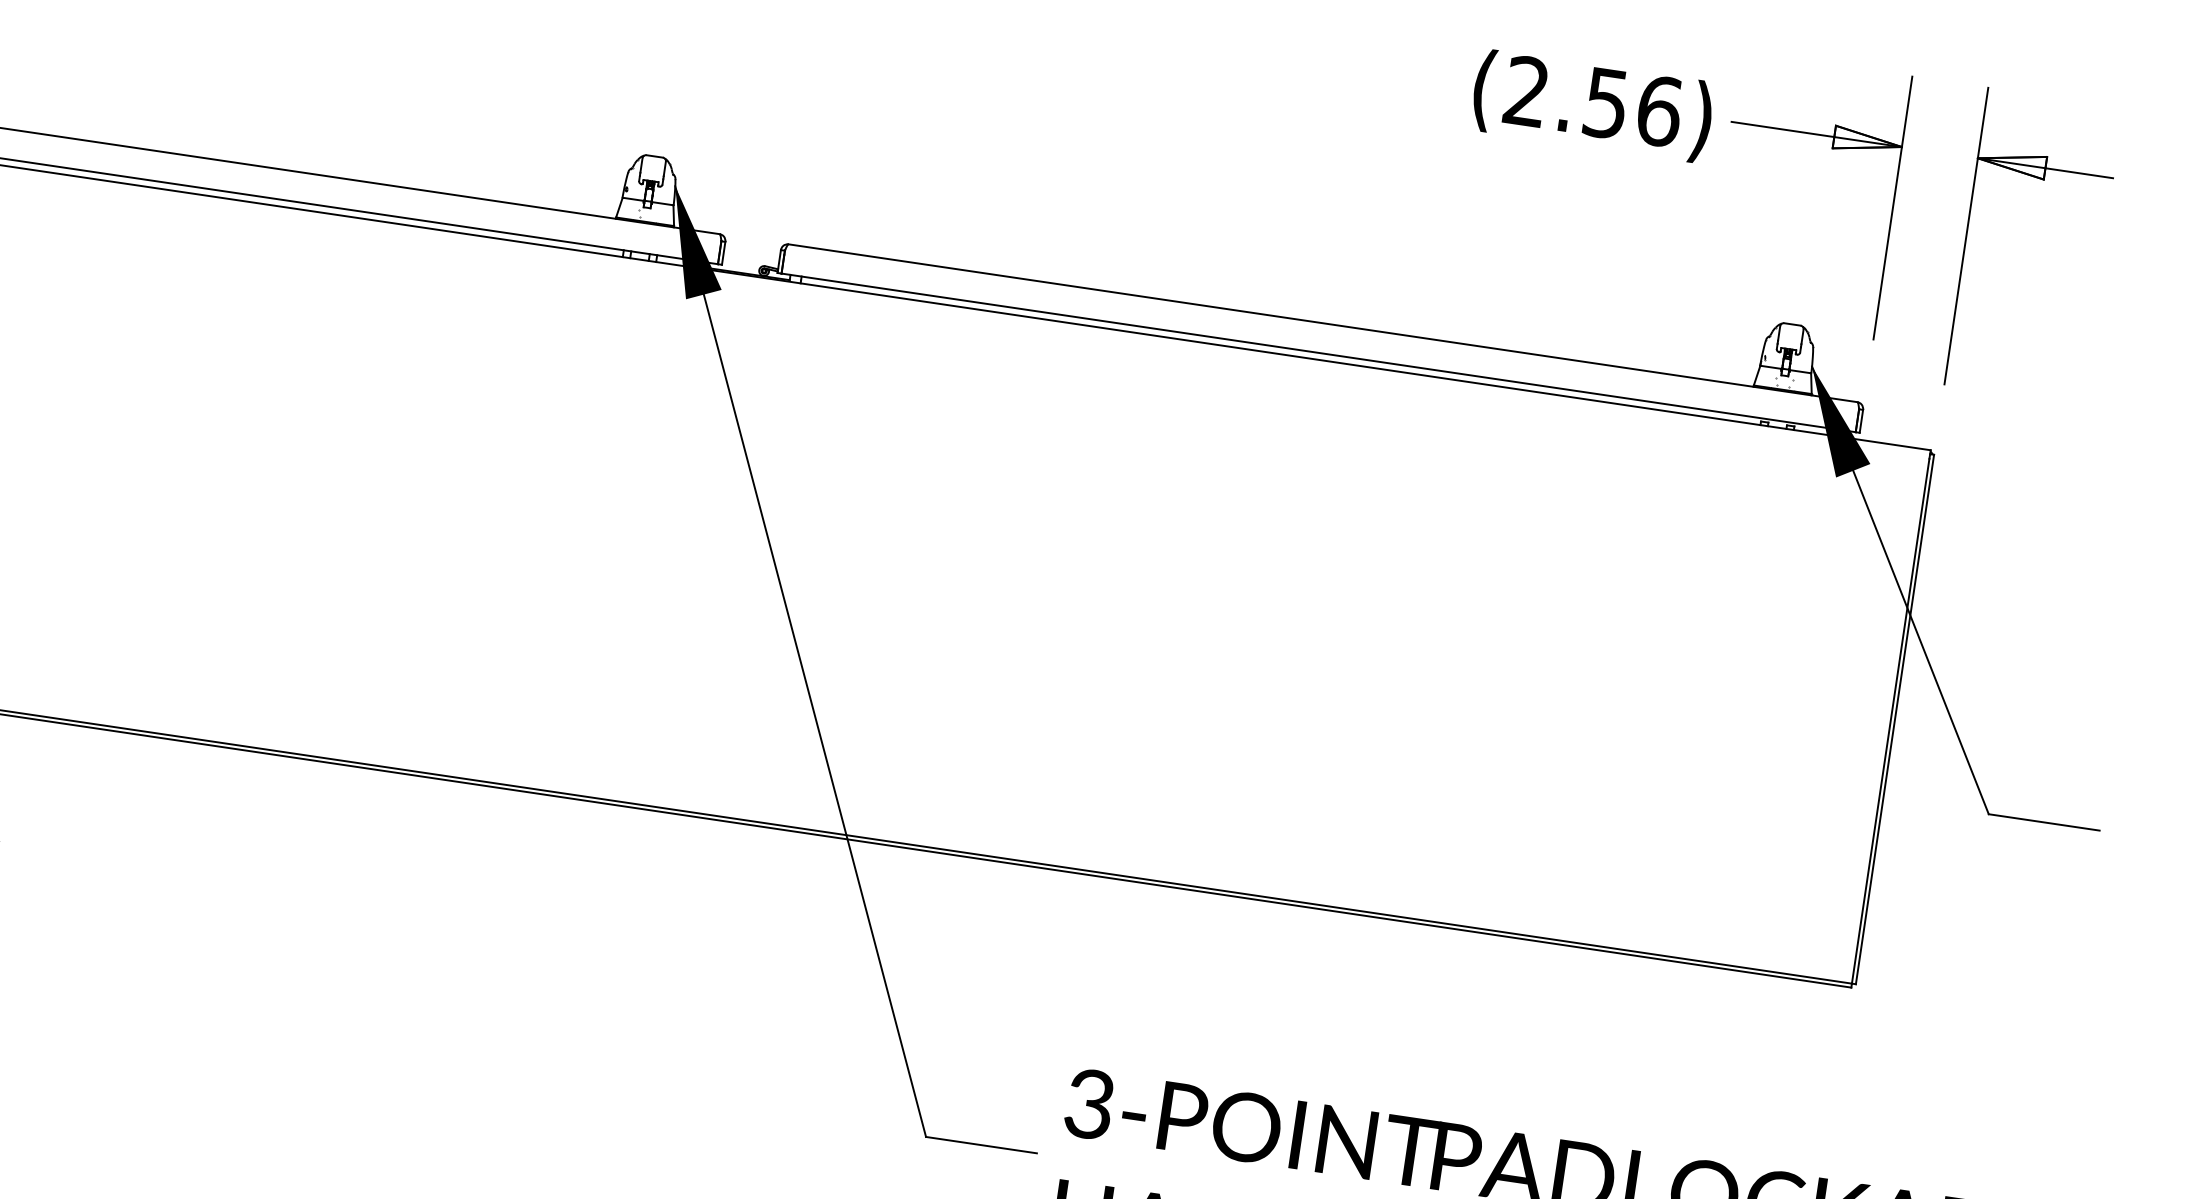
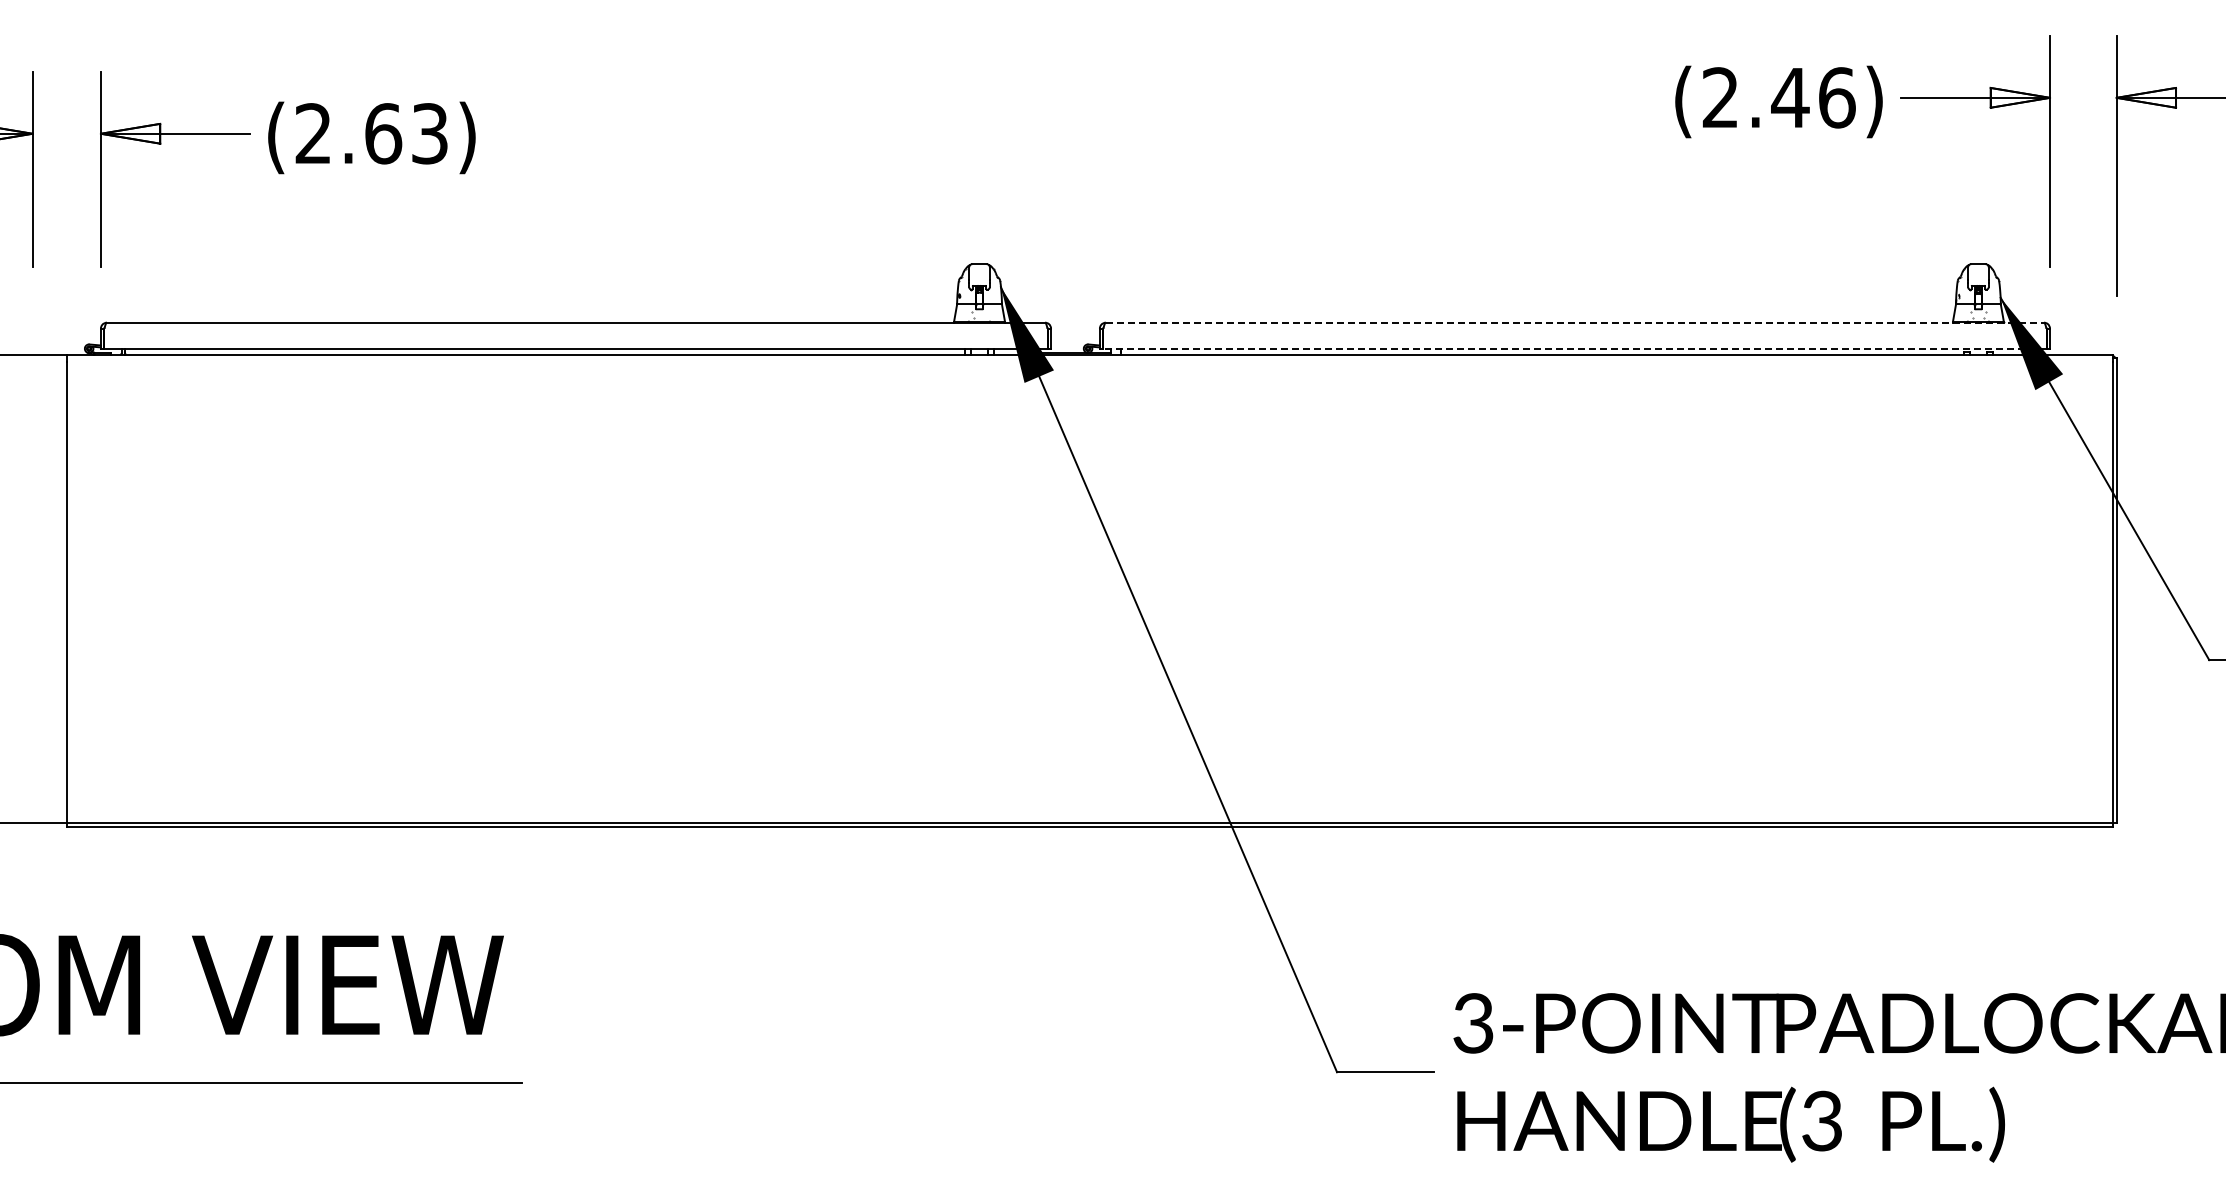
text: (1606, 104) -> (1790, 98), (2.56) -> (2.46)
line: (1323, 323) -> (1575, 322), solid -> dashed
line: (1318, 352) -> (1574, 348), solid -> dashed

